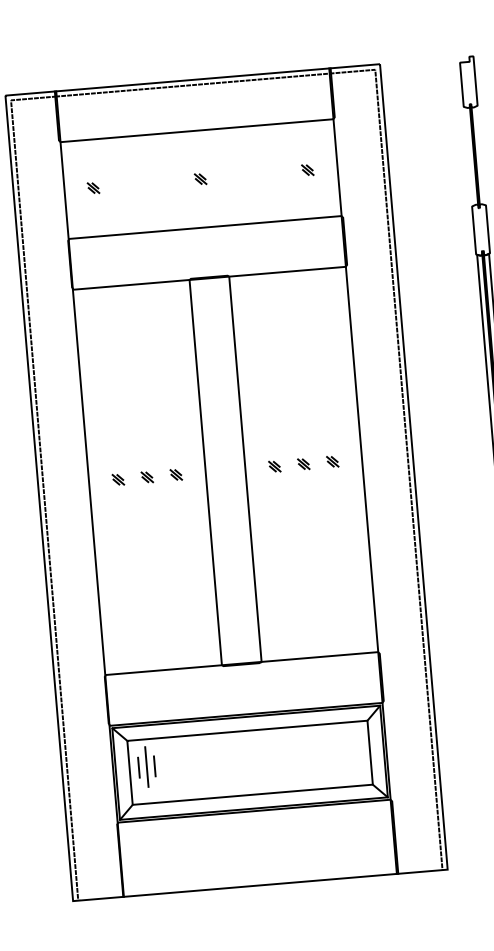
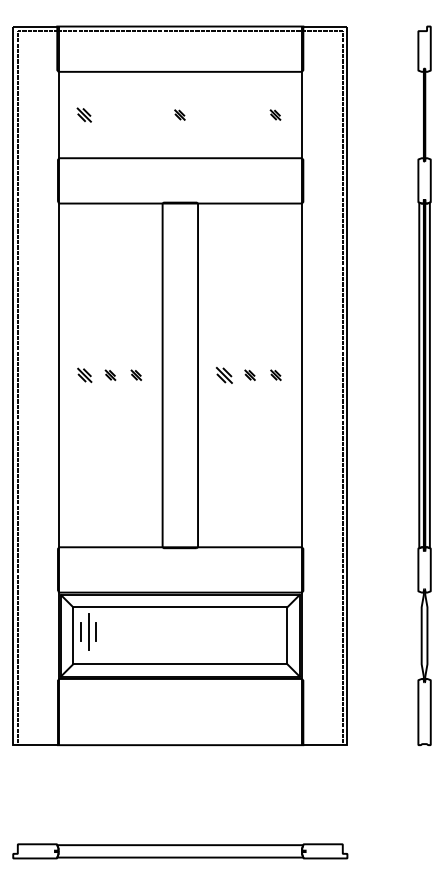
part: (93, 187) -> (84, 114), size x1.4
part: (273, 465) -> (223, 374), size x1.6
part: (118, 478) -> (84, 374), size x1.4

